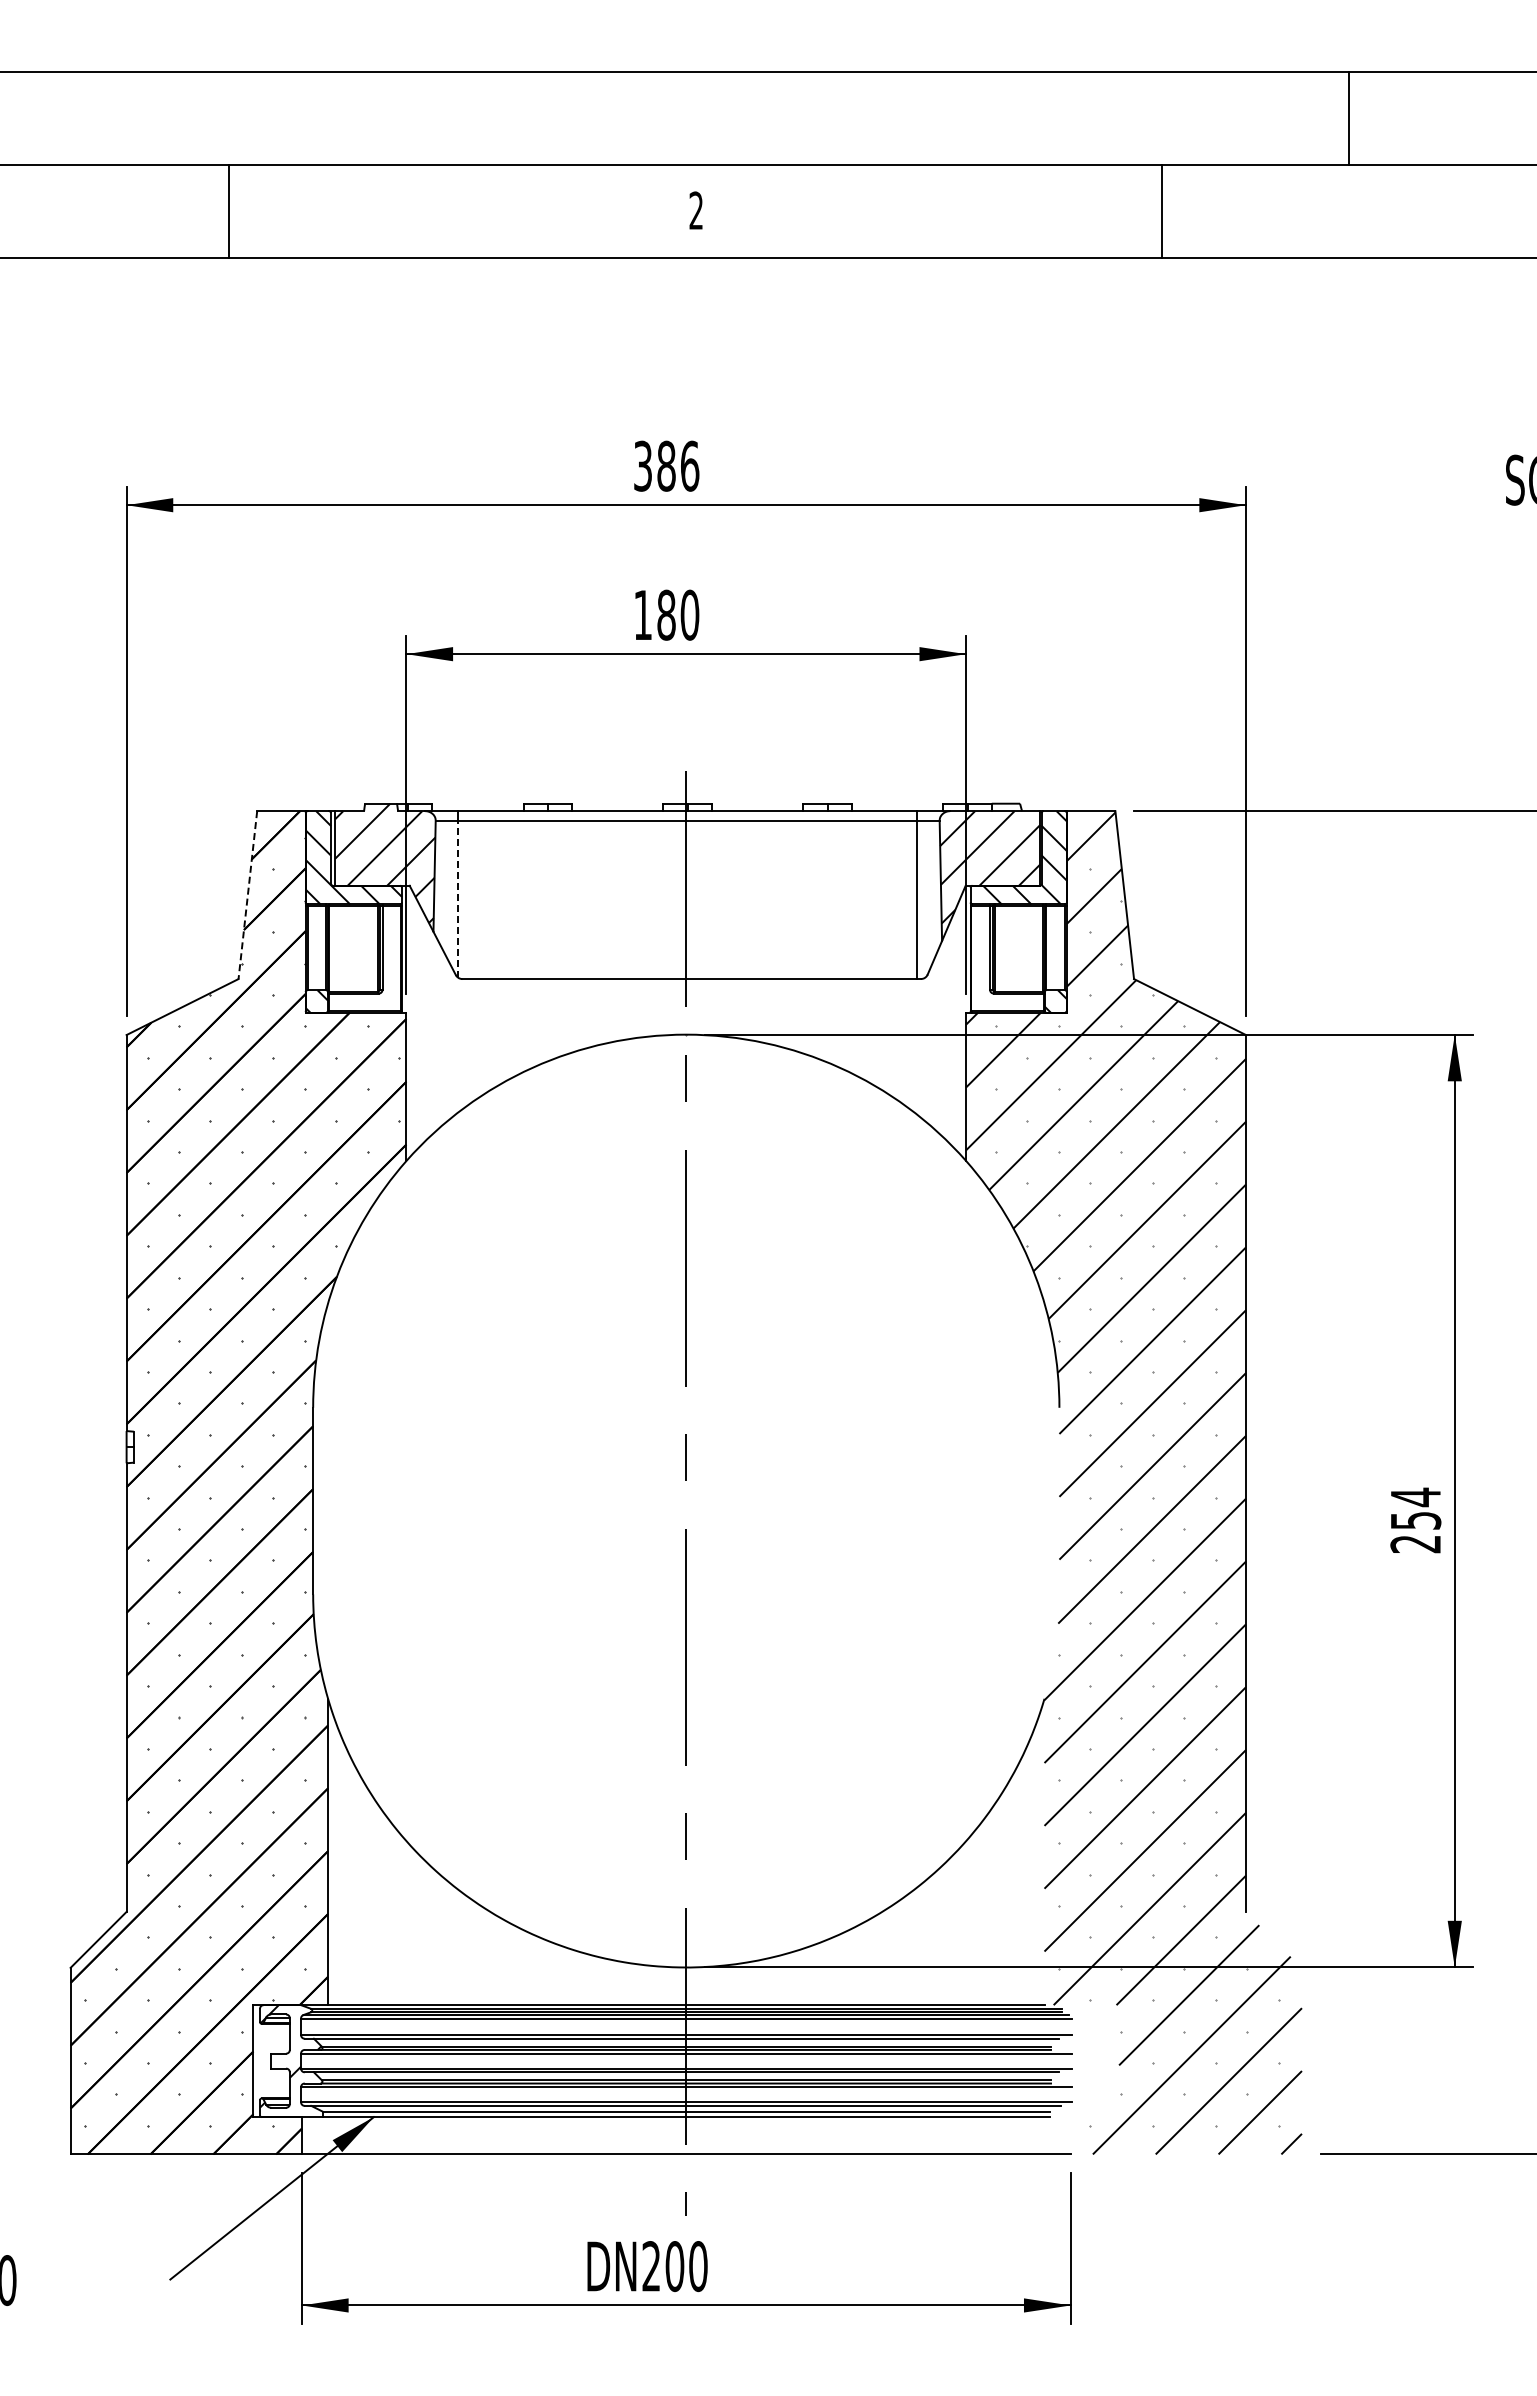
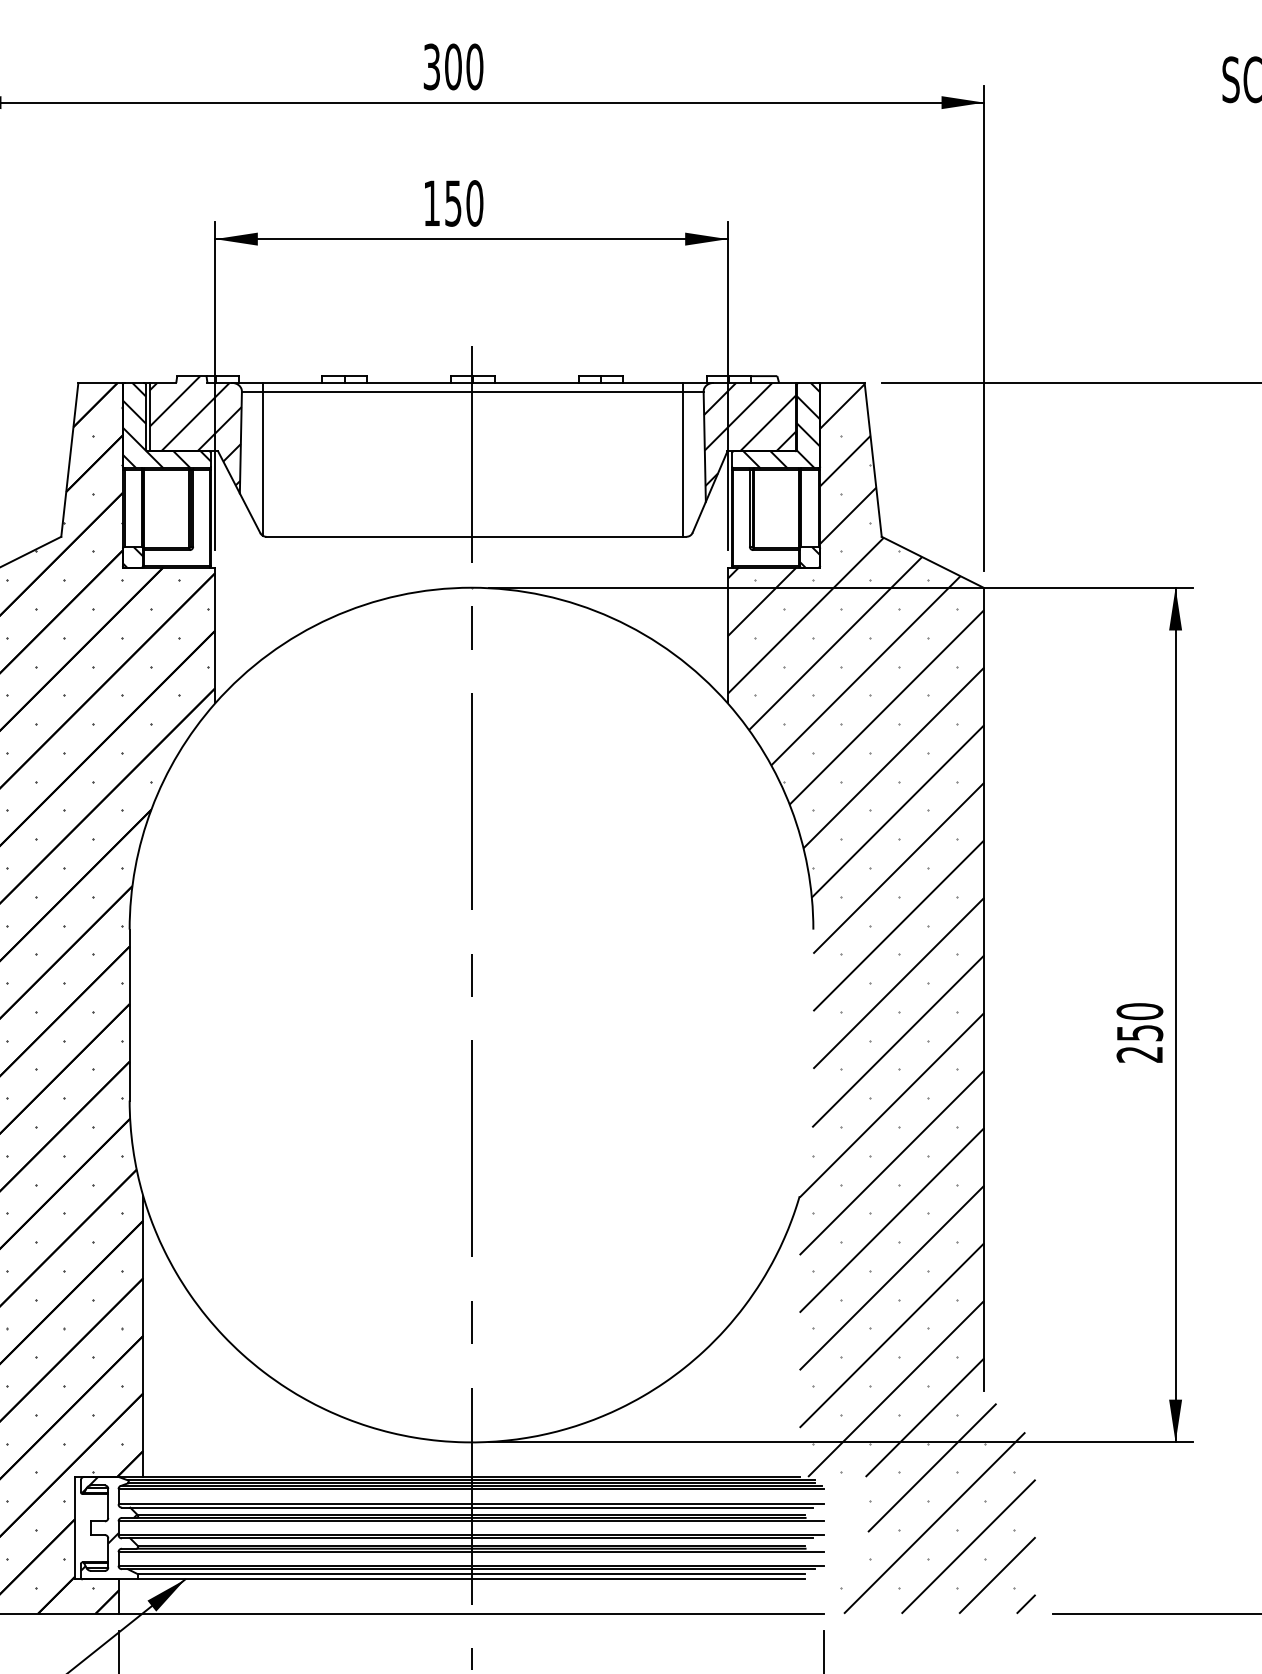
text: (678, 465) -> (464, 66), 386 -> 300
text: (666, 614) -> (453, 202), 180 -> 150
line: (247, 895) -> (69, 460), dashed -> solid
line: (458, 899) -> (262, 463), dashed -> solid
text: (1415, 1497) -> (1139, 1011), 254 -> 250

